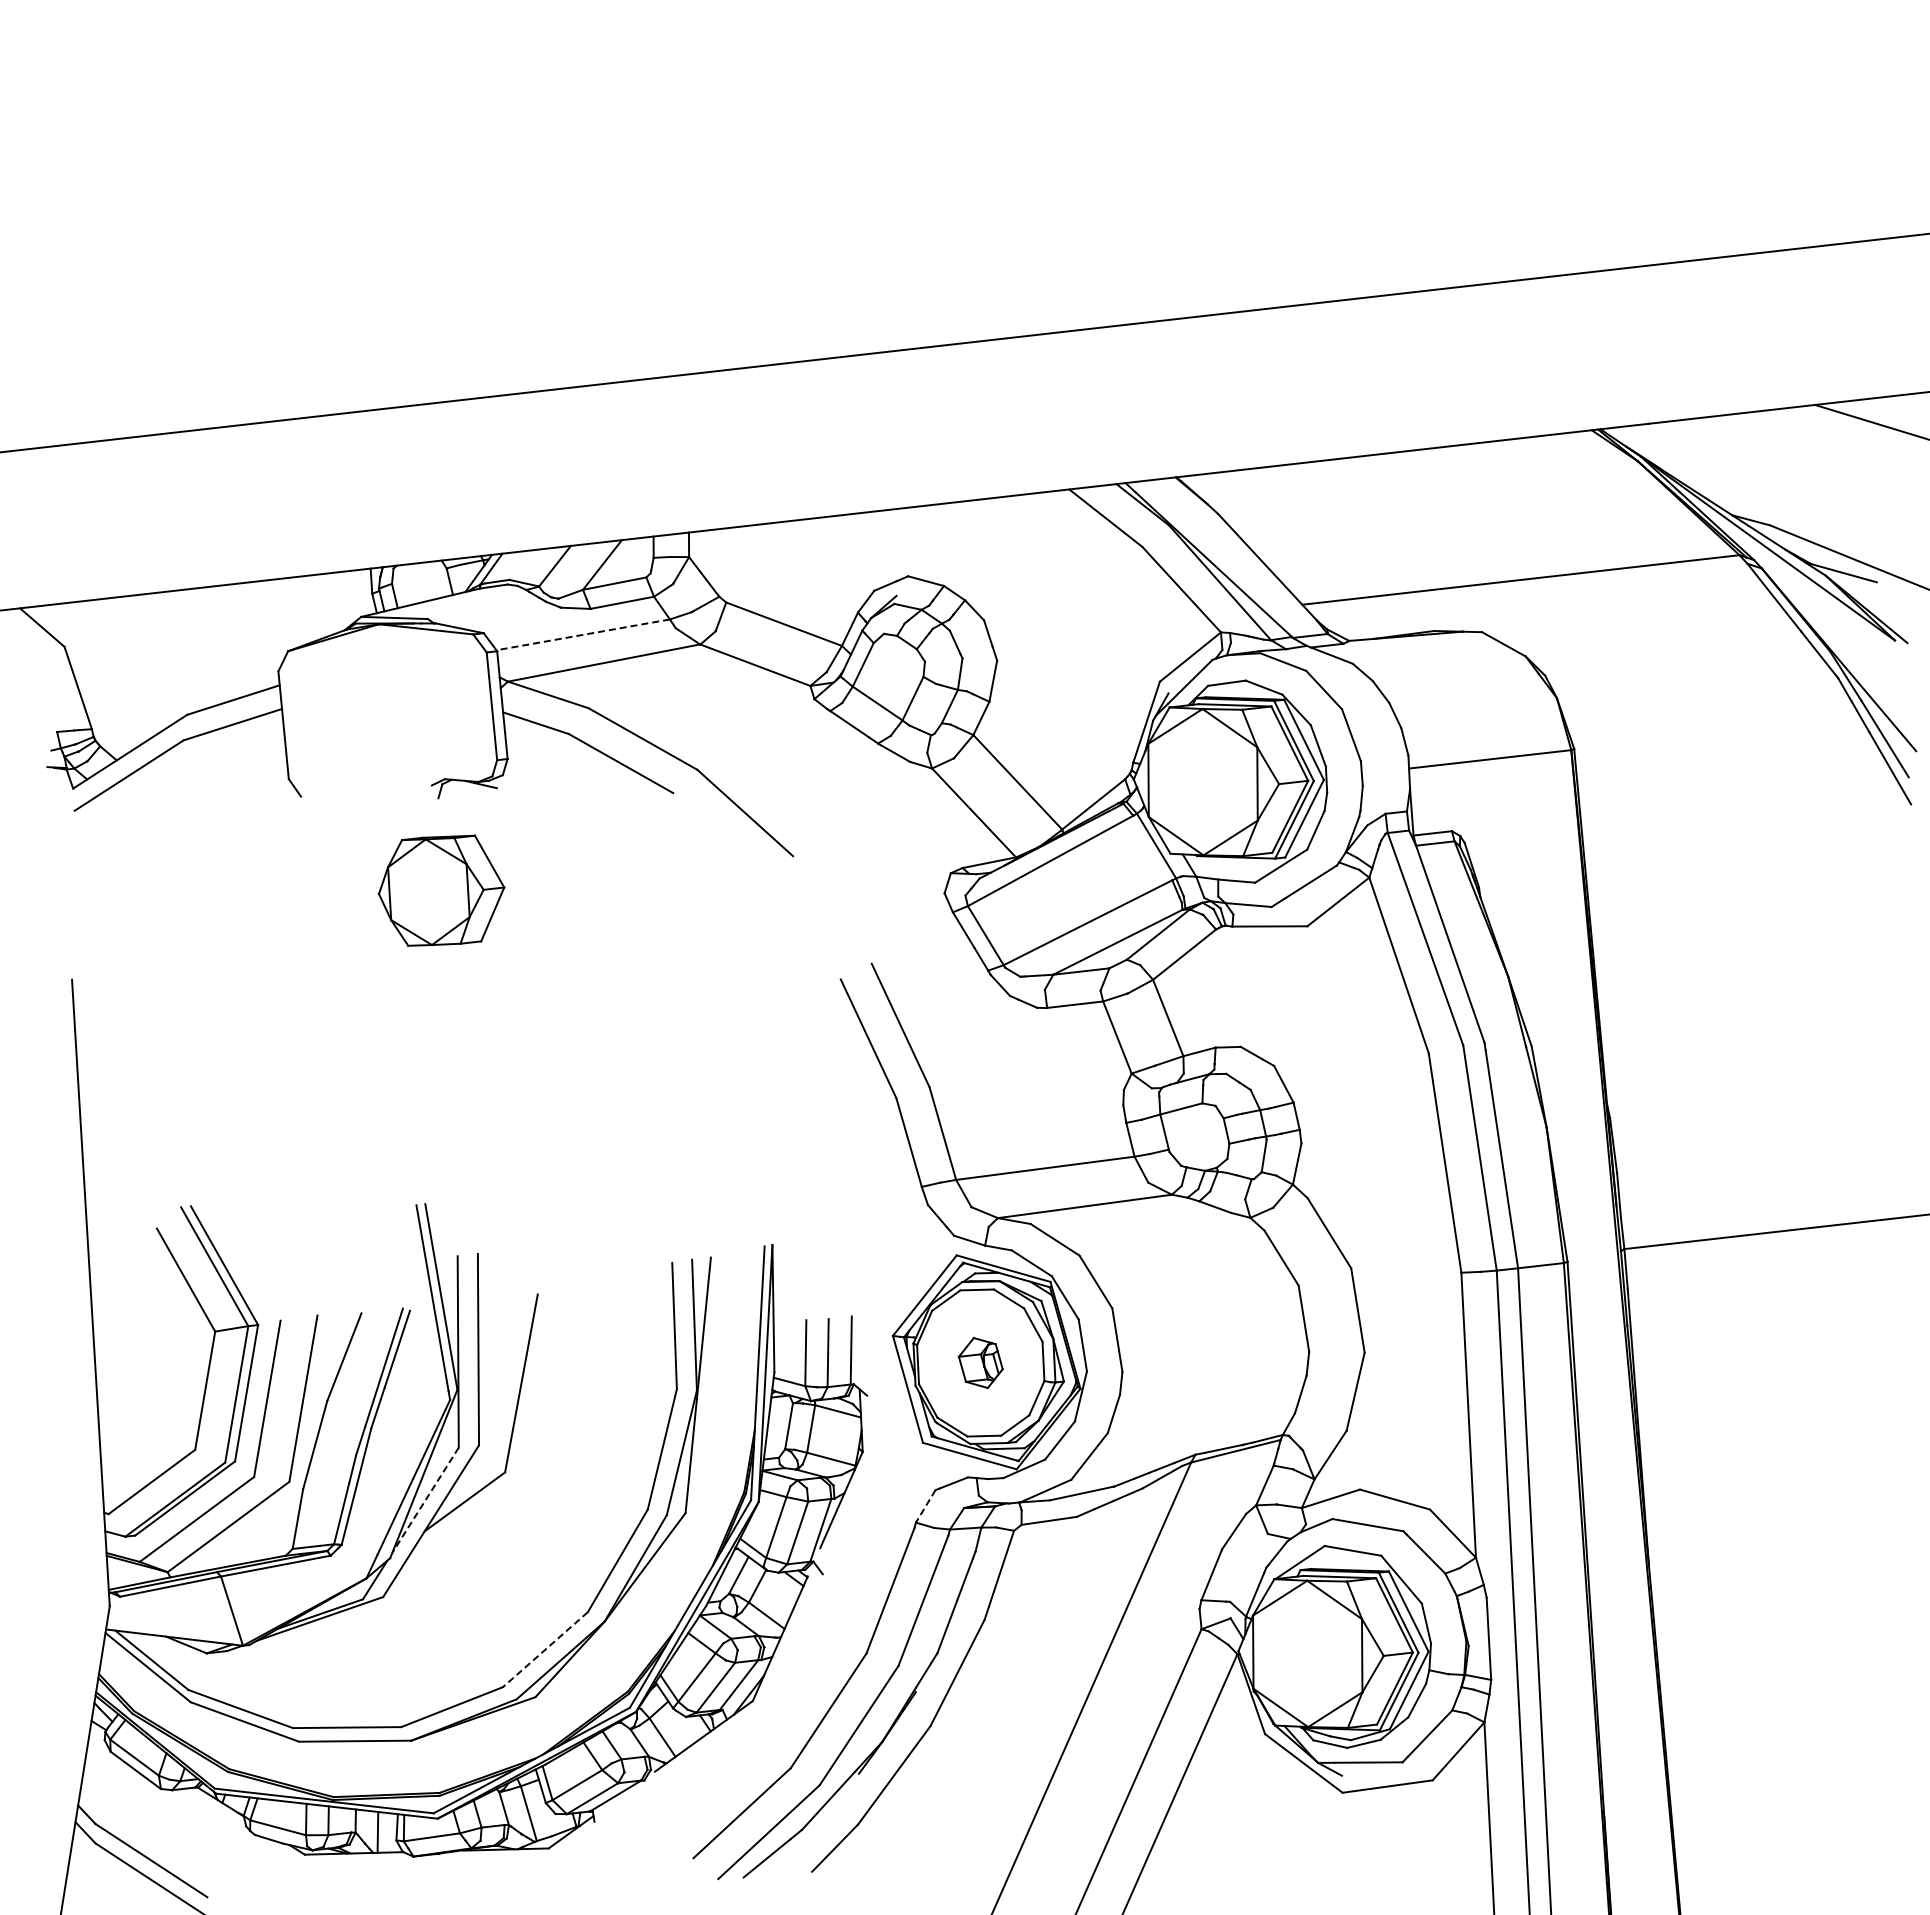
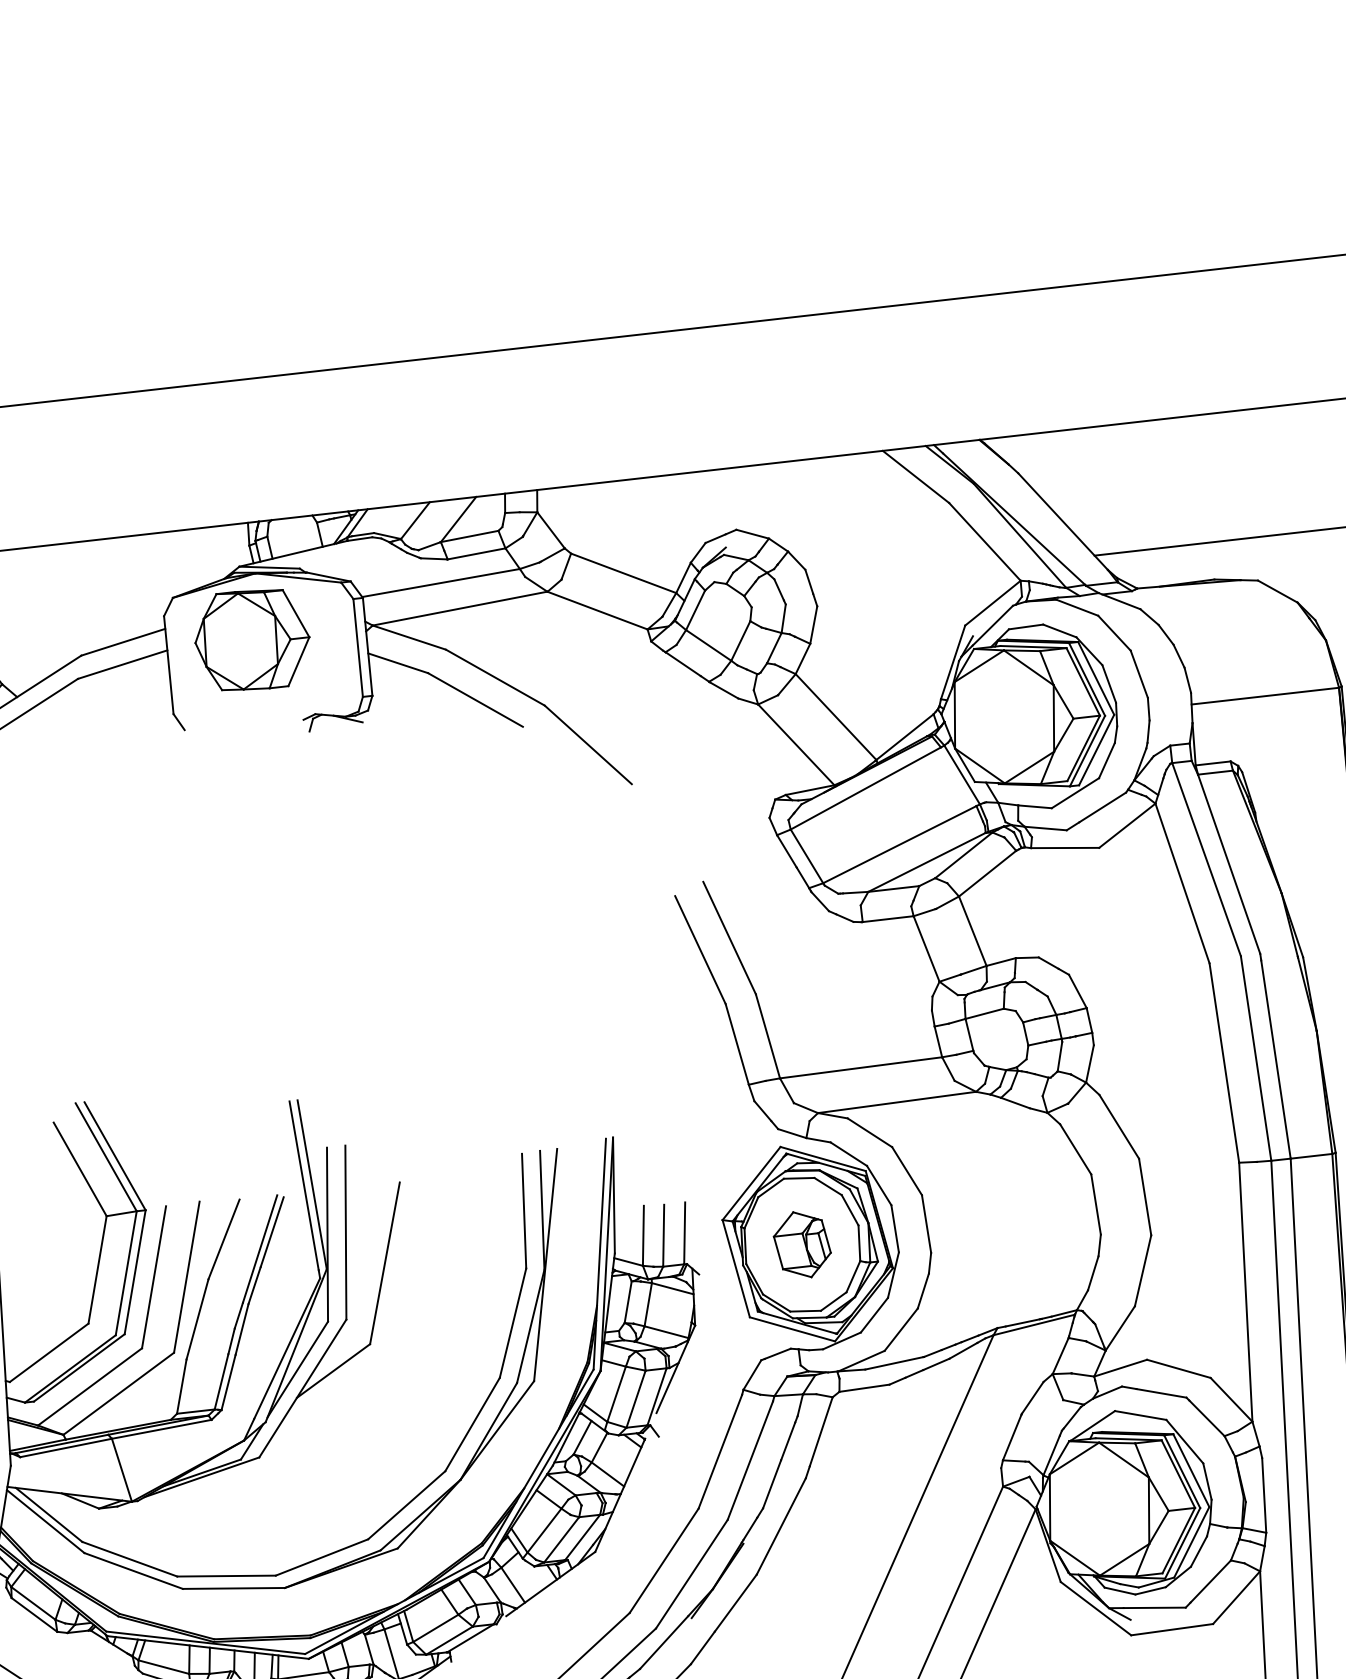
line: (582, 634) -> (440, 582), dashed -> solid
part: (441, 890) -> (252, 639), moved
part: (980, 1362) -> (802, 1244), size x1.43
line: (425, 1500) -> (297, 1369), dashed -> solid
line: (925, 1506) -> (752, 1375), dashed -> solid
line: (545, 1649) -> (406, 1505), dashed -> solid

